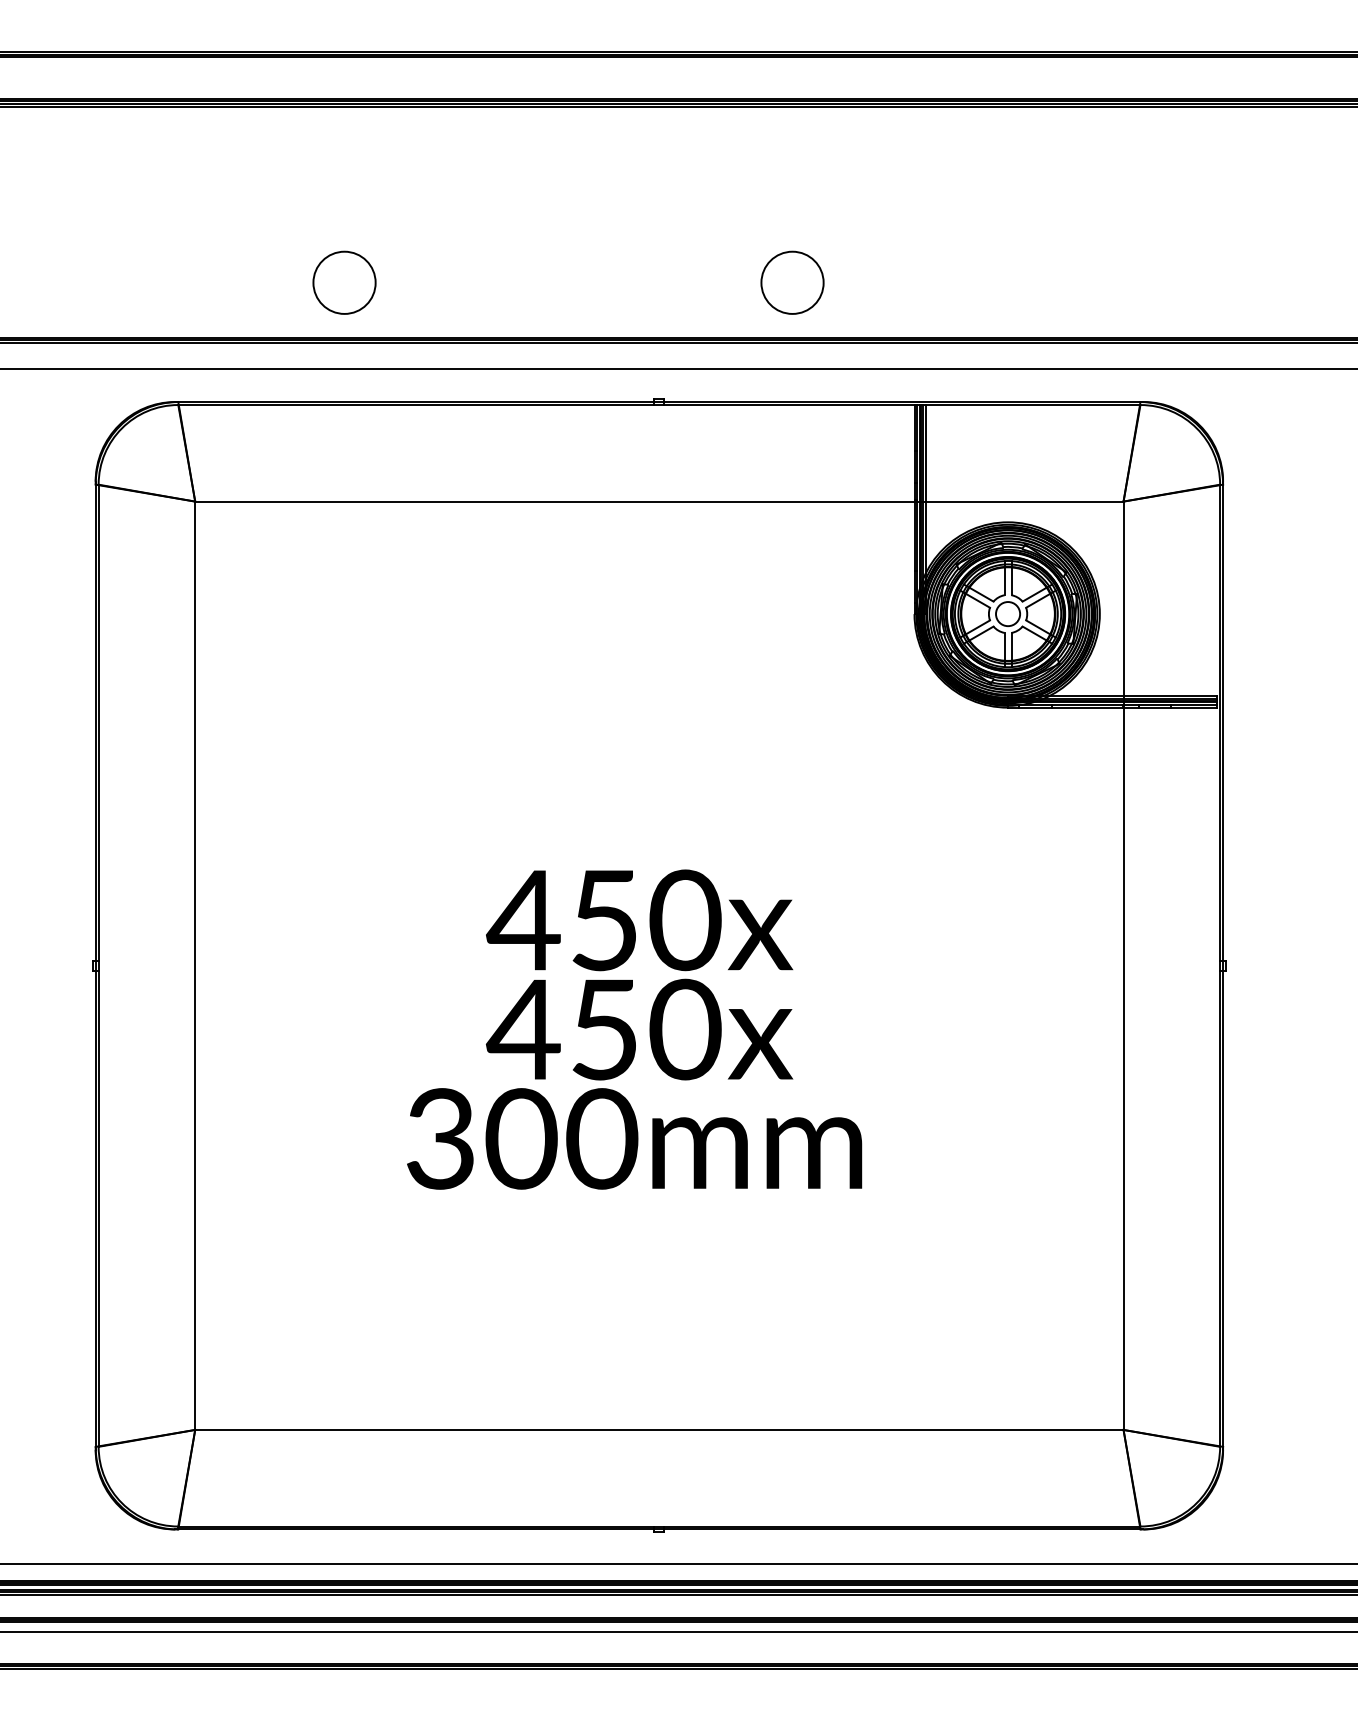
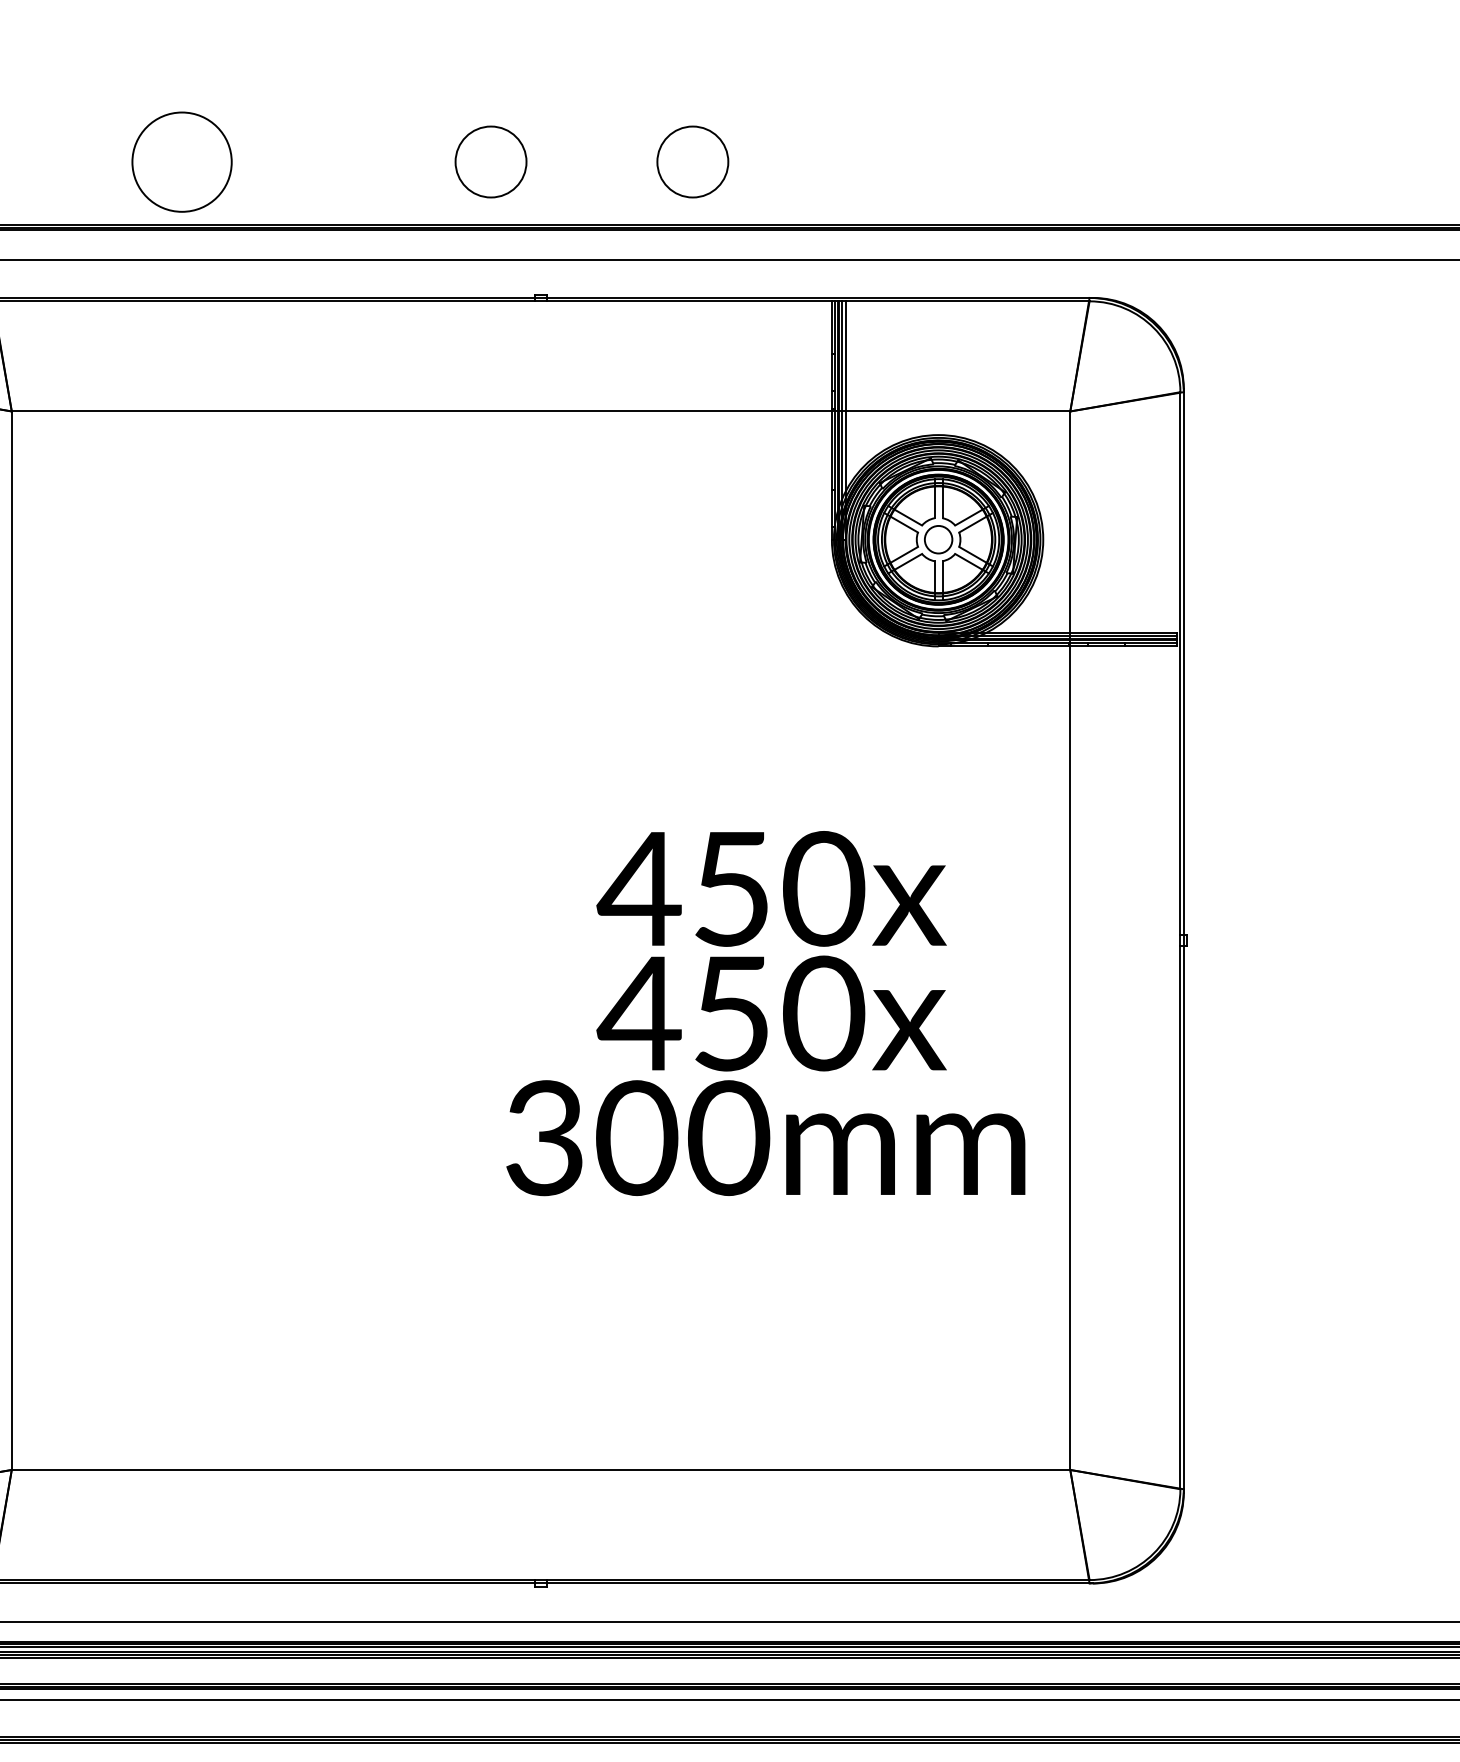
circle: (344, 282) -> (182, 161), size x1.4
circle: (615, 282) -> (491, 161), added
text: (634, 1029) -> (765, 1013), moved

